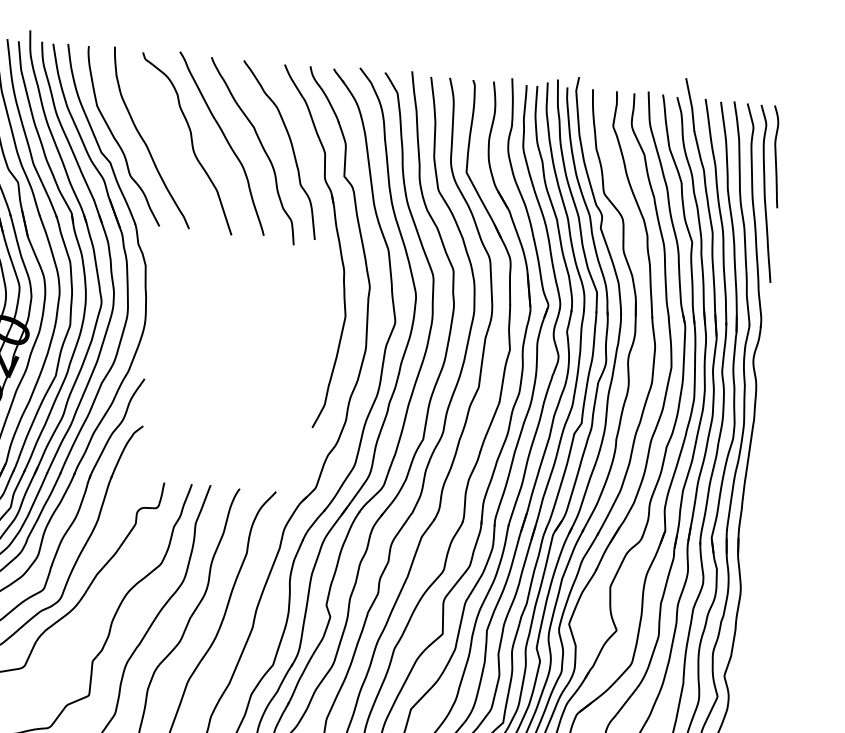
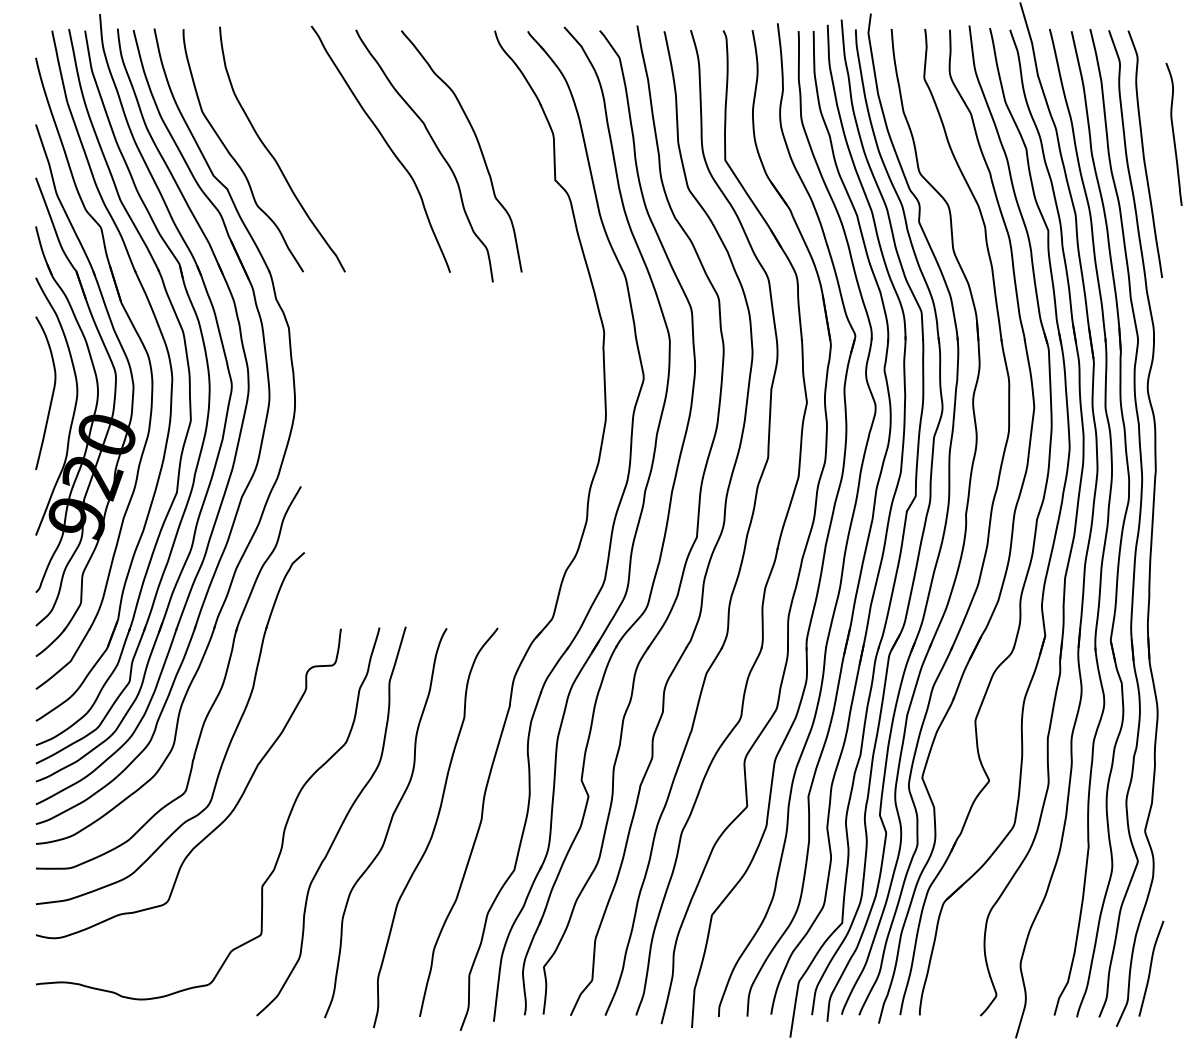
curve: (191, 144) -> (338, 153), removed
curve: (775, 156) -> (1173, 133), moved
part: (338, 243) -> (555, 274), removed

